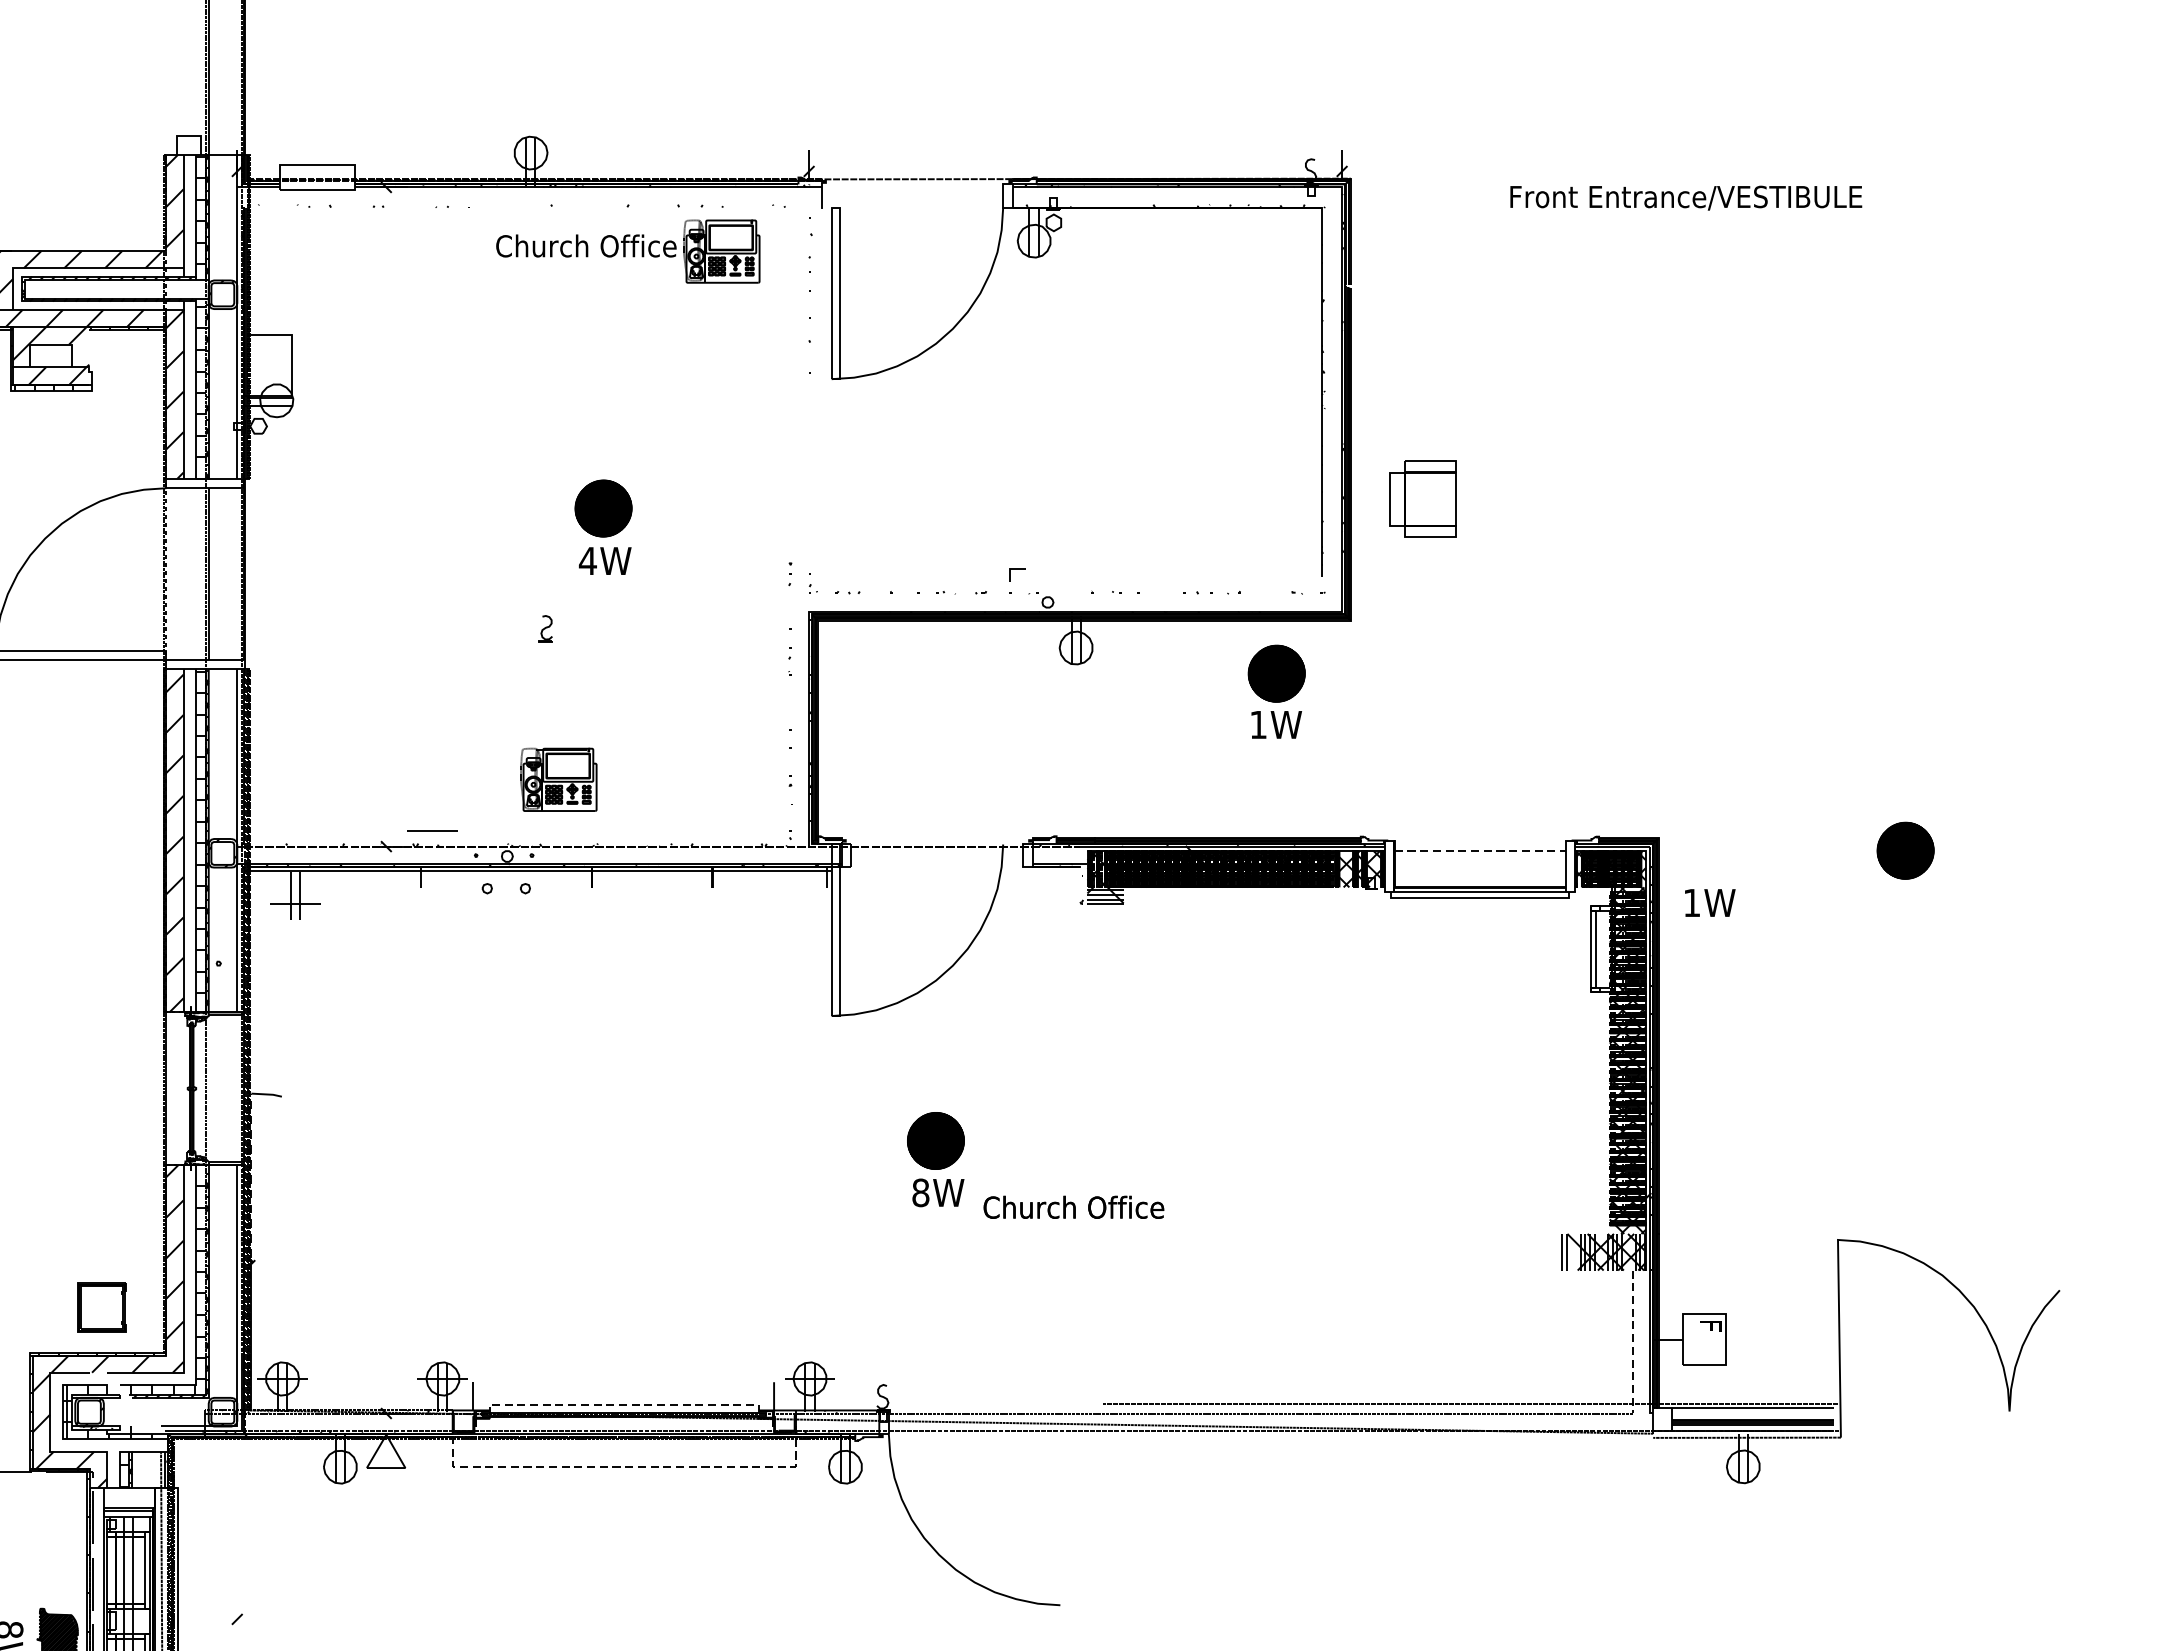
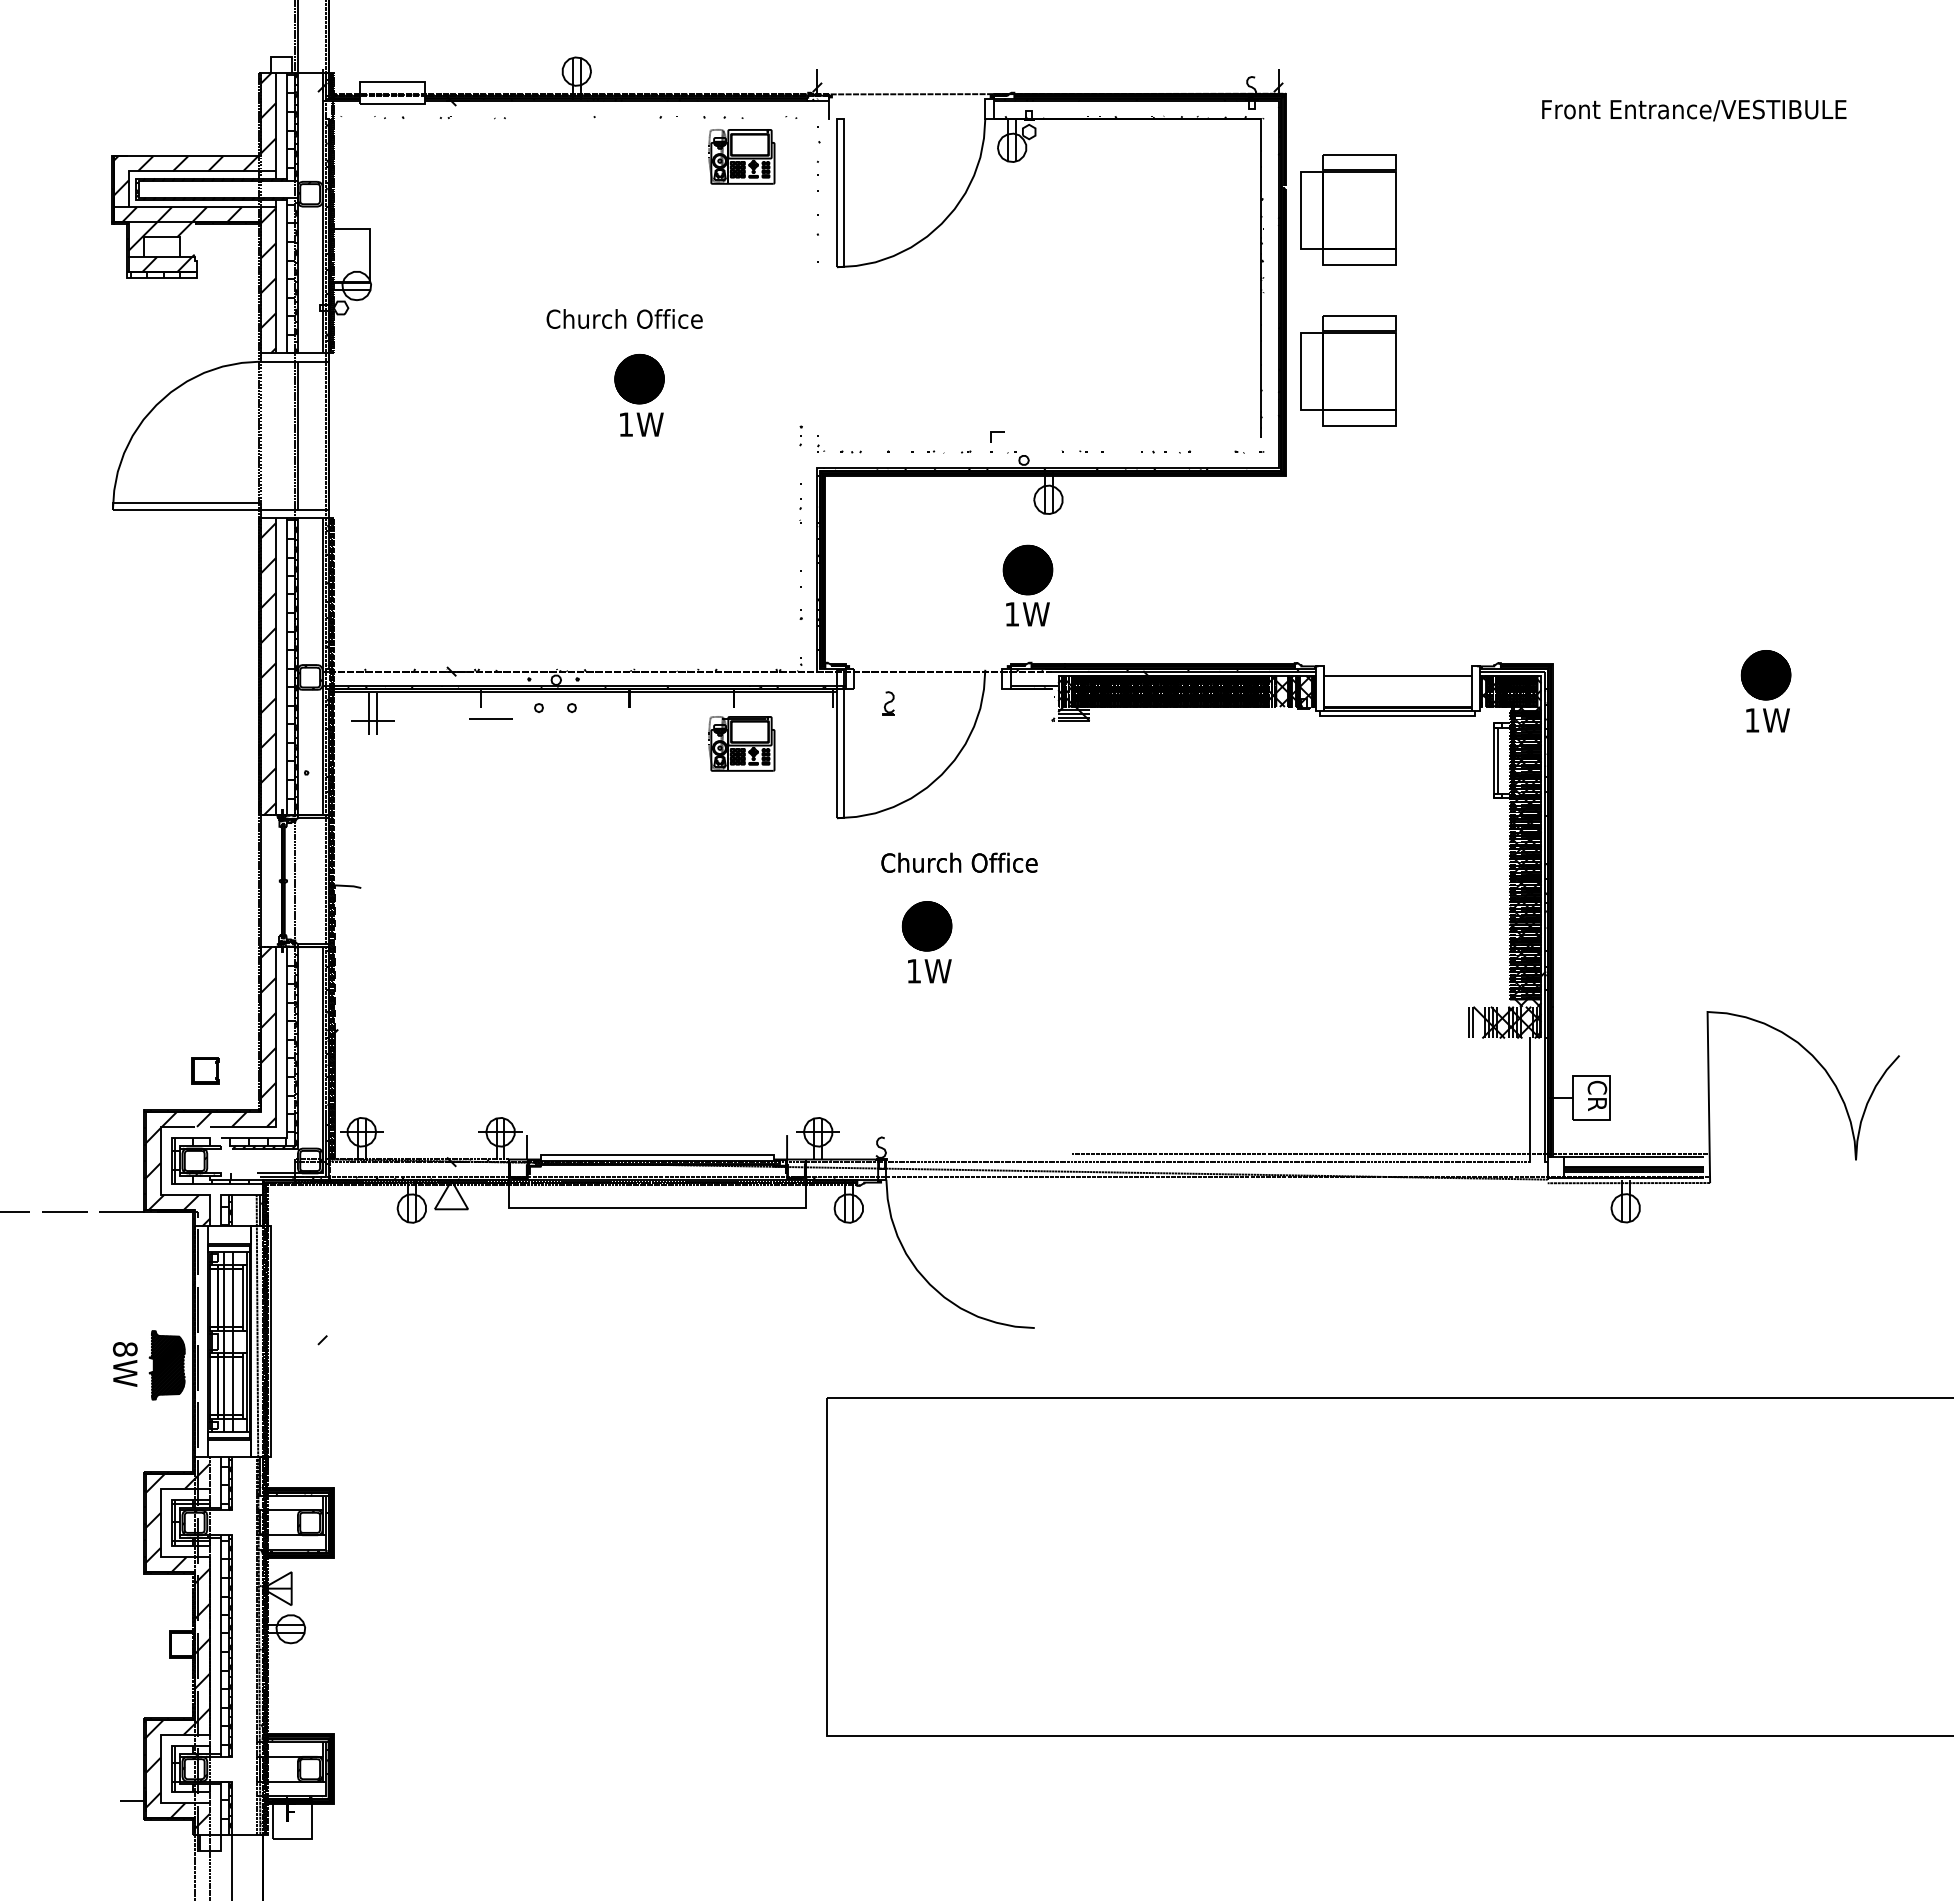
text: (1686, 198) -> (1694, 110), moved
text: (586, 245) -> (624, 318), moved
part: (1422, 312) -> (1348, 209), added
part: (1422, 498) -> (1348, 370), size x1.67
text: (587, 560) -> (625, 424), 4W -> 1W
part: (545, 629) -> (888, 703), moved
part: (1276, 691) -> (1027, 585), moved
part: (558, 779) -> (741, 743), moved
line: (431, 831) -> (490, 718), moved
line: (1480, 851) -> (1398, 675), dashed -> solid
text: (1709, 903) -> (1767, 720), moved
text: (920, 1192) -> (913, 970), 8W -> 1W
text: (1073, 1207) -> (959, 862), moved
part: (101, 1307) -> (205, 1070), size x0.62
text: (1710, 1336) -> (1597, 1095), F -> CR
line: (1633, 1342) -> (1530, 1100), dashed -> solid
line: (623, 1404) -> (656, 1154), dashed -> solid
line: (624, 1467) -> (657, 1208), dashed -> solid

